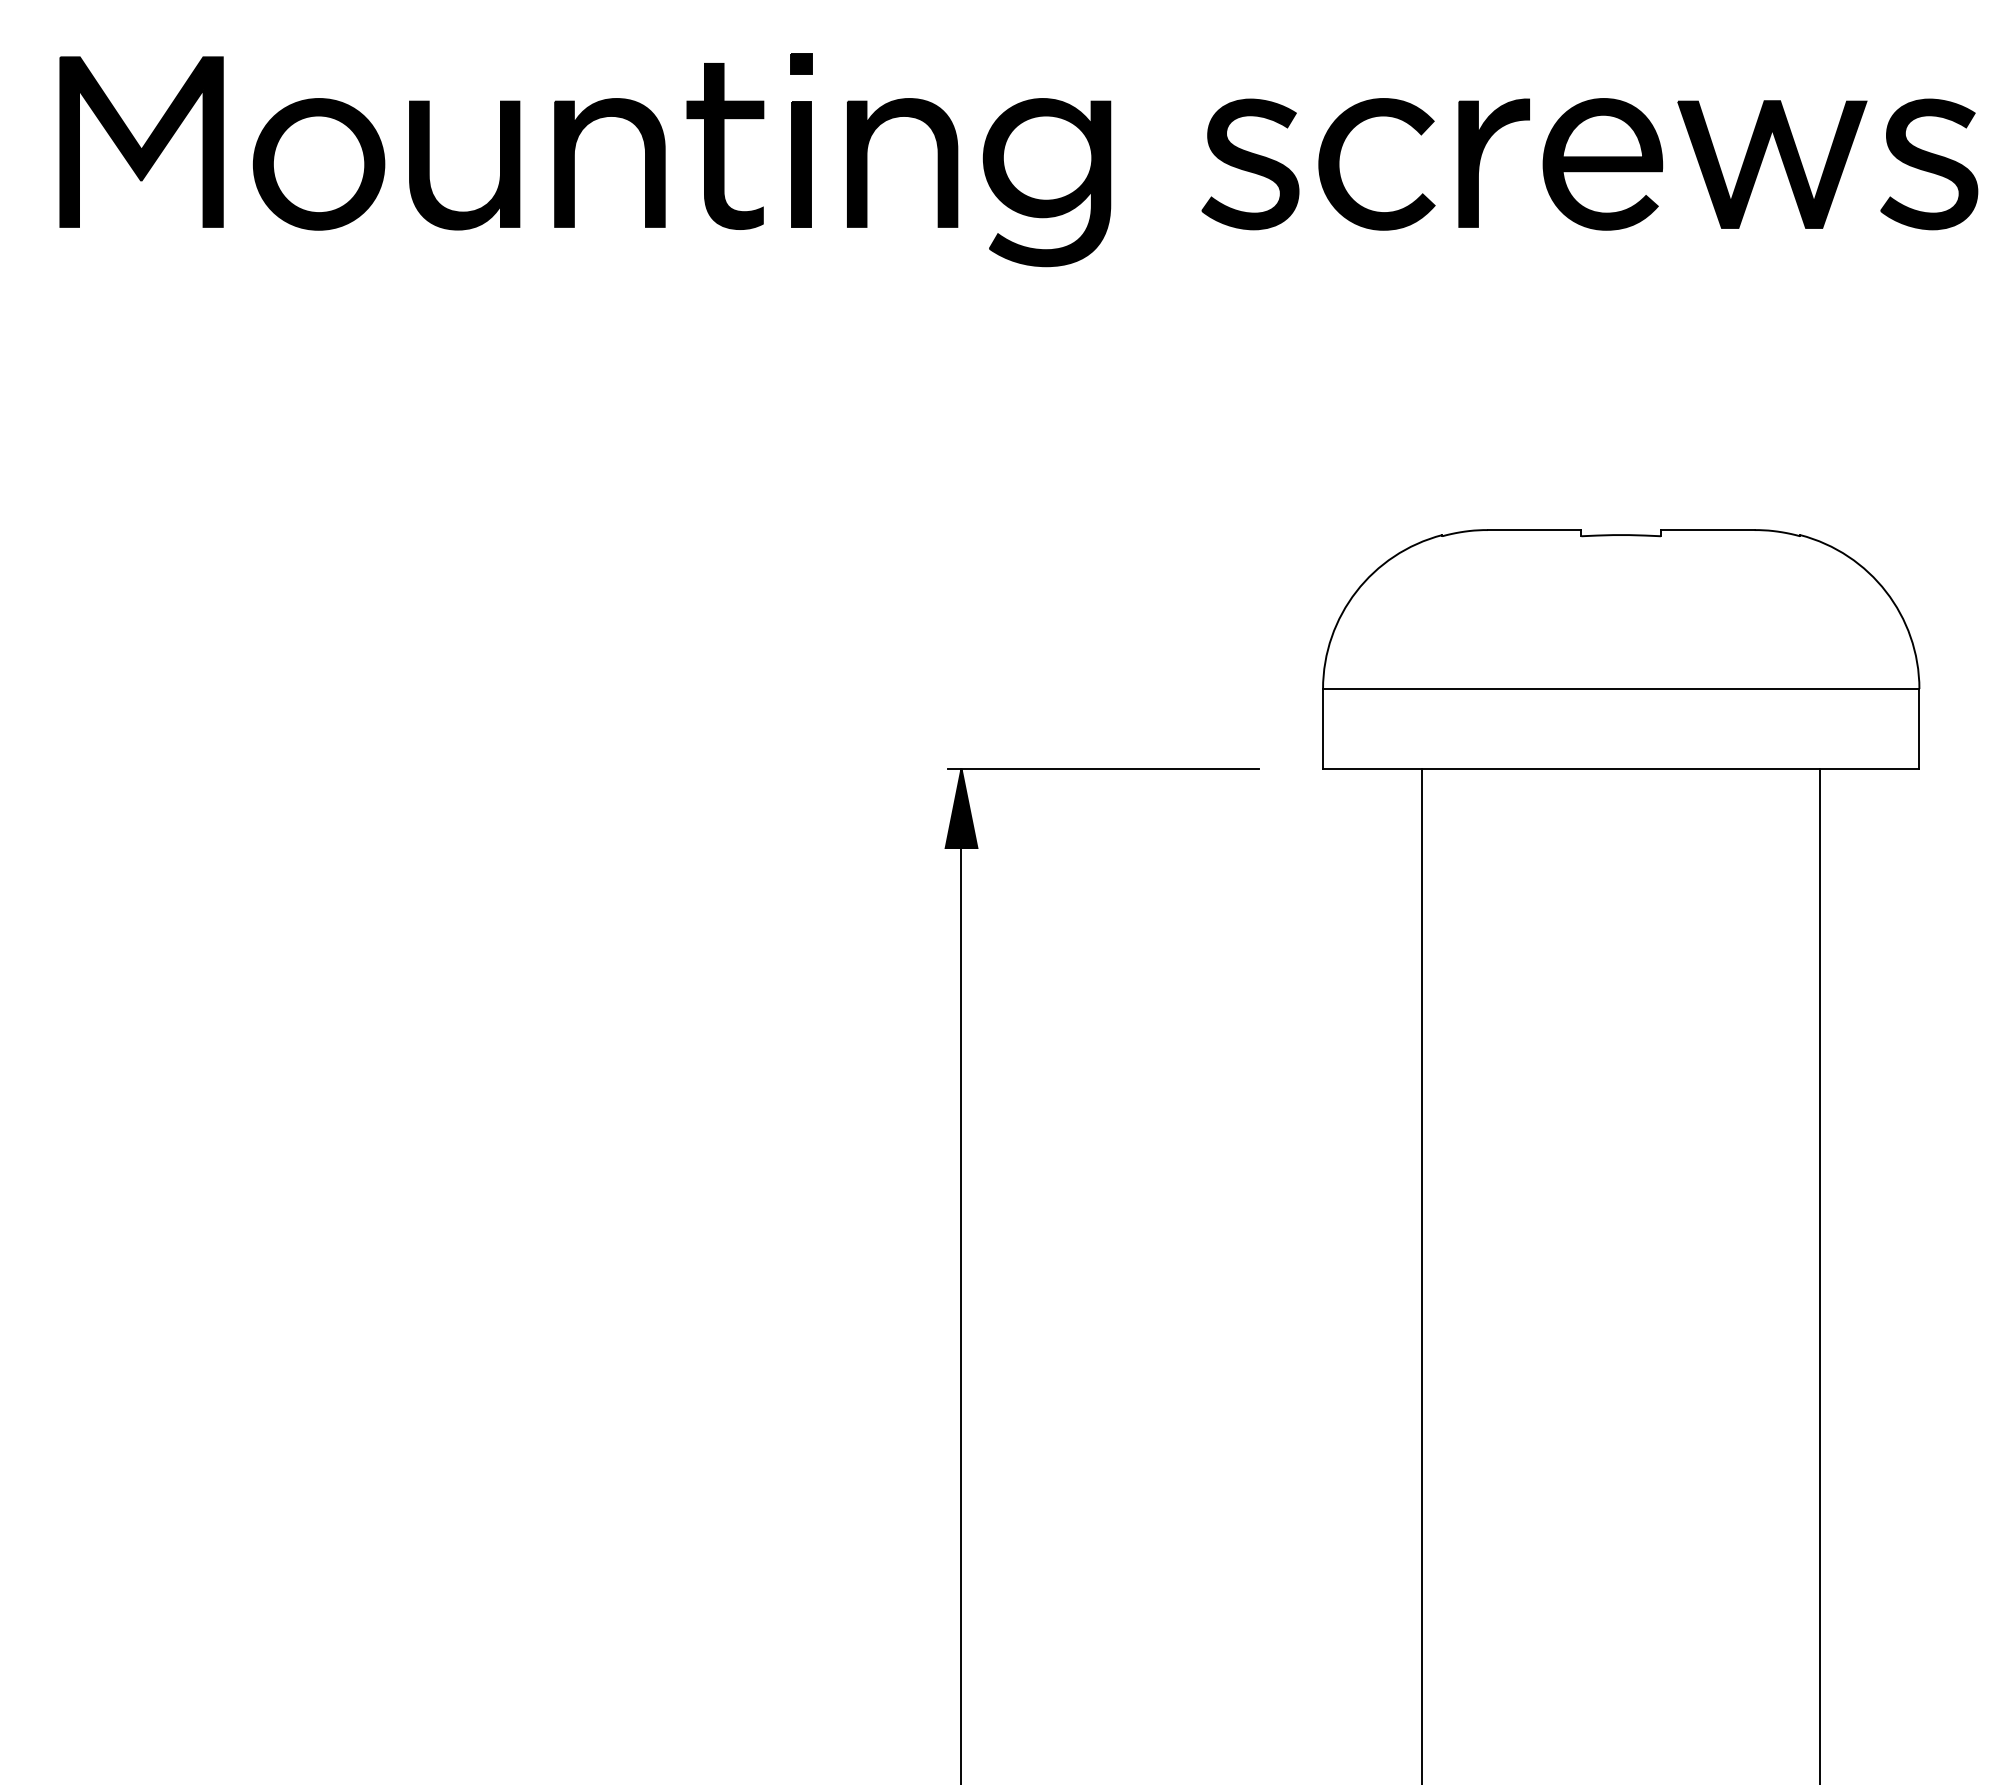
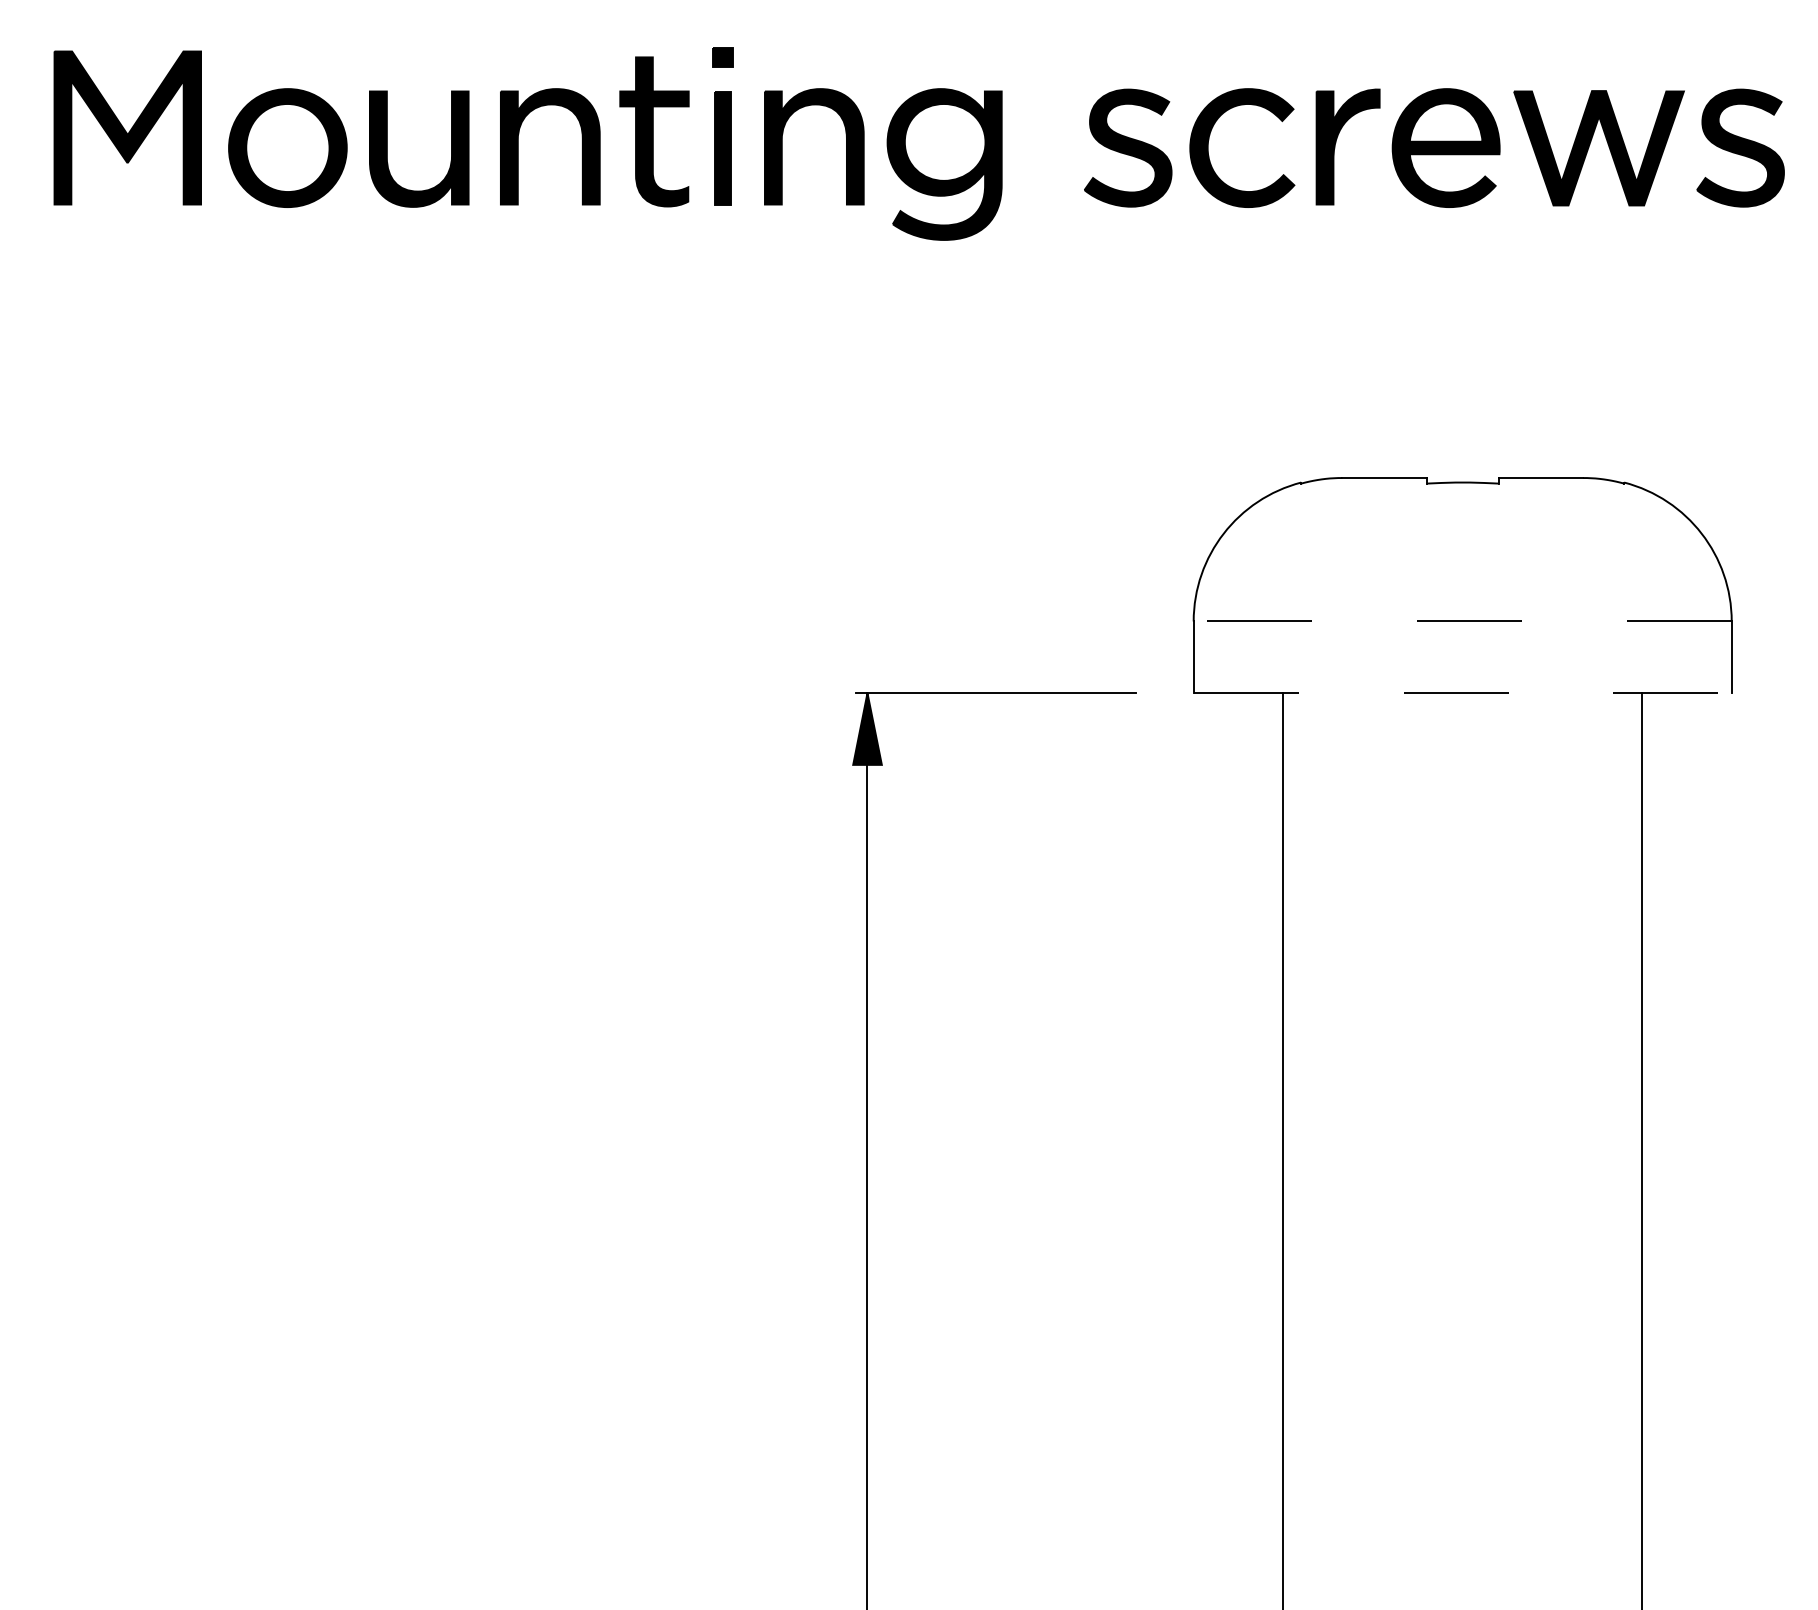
line: (1620, 689) -> (1462, 621), solid -> dashed
line: (1621, 768) -> (1462, 693), solid -> dashed

